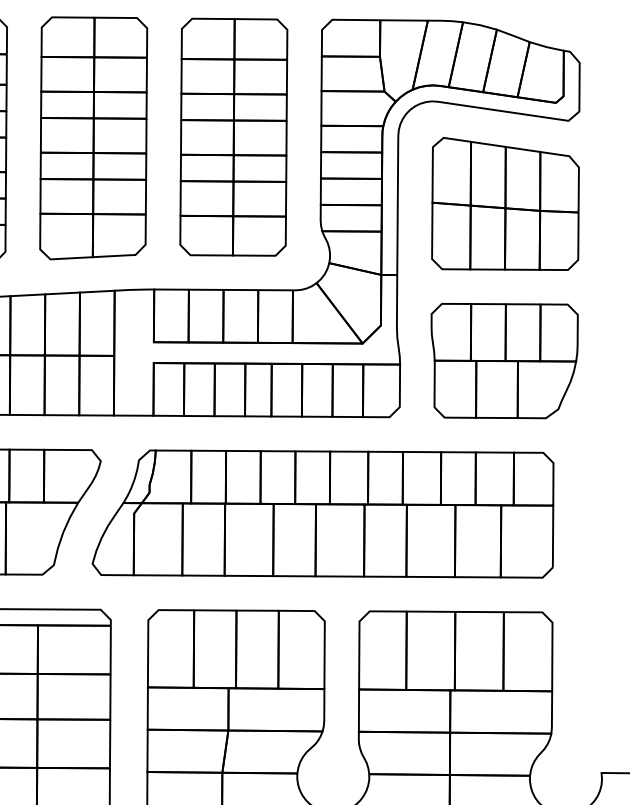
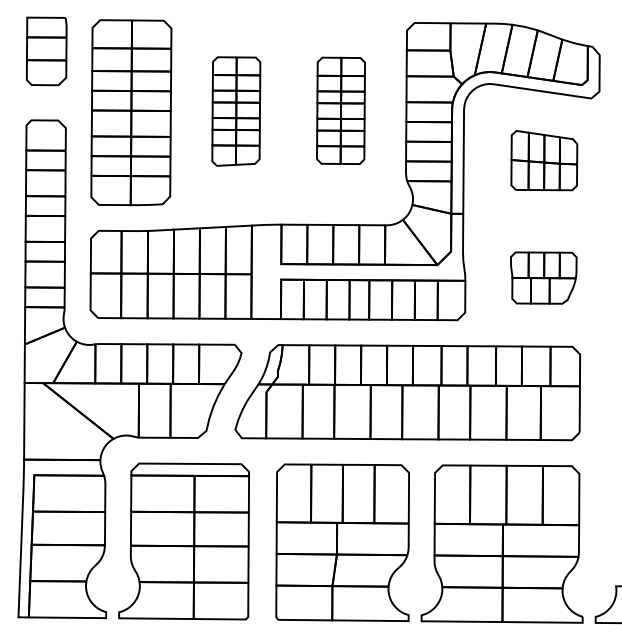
part: (233, 136) -> (340, 110), size x0.6
part: (94, 138) -> (236, 111), size x0.6
part: (505, 203) -> (544, 160), size x0.6
part: (504, 360) -> (543, 277), size x0.6

